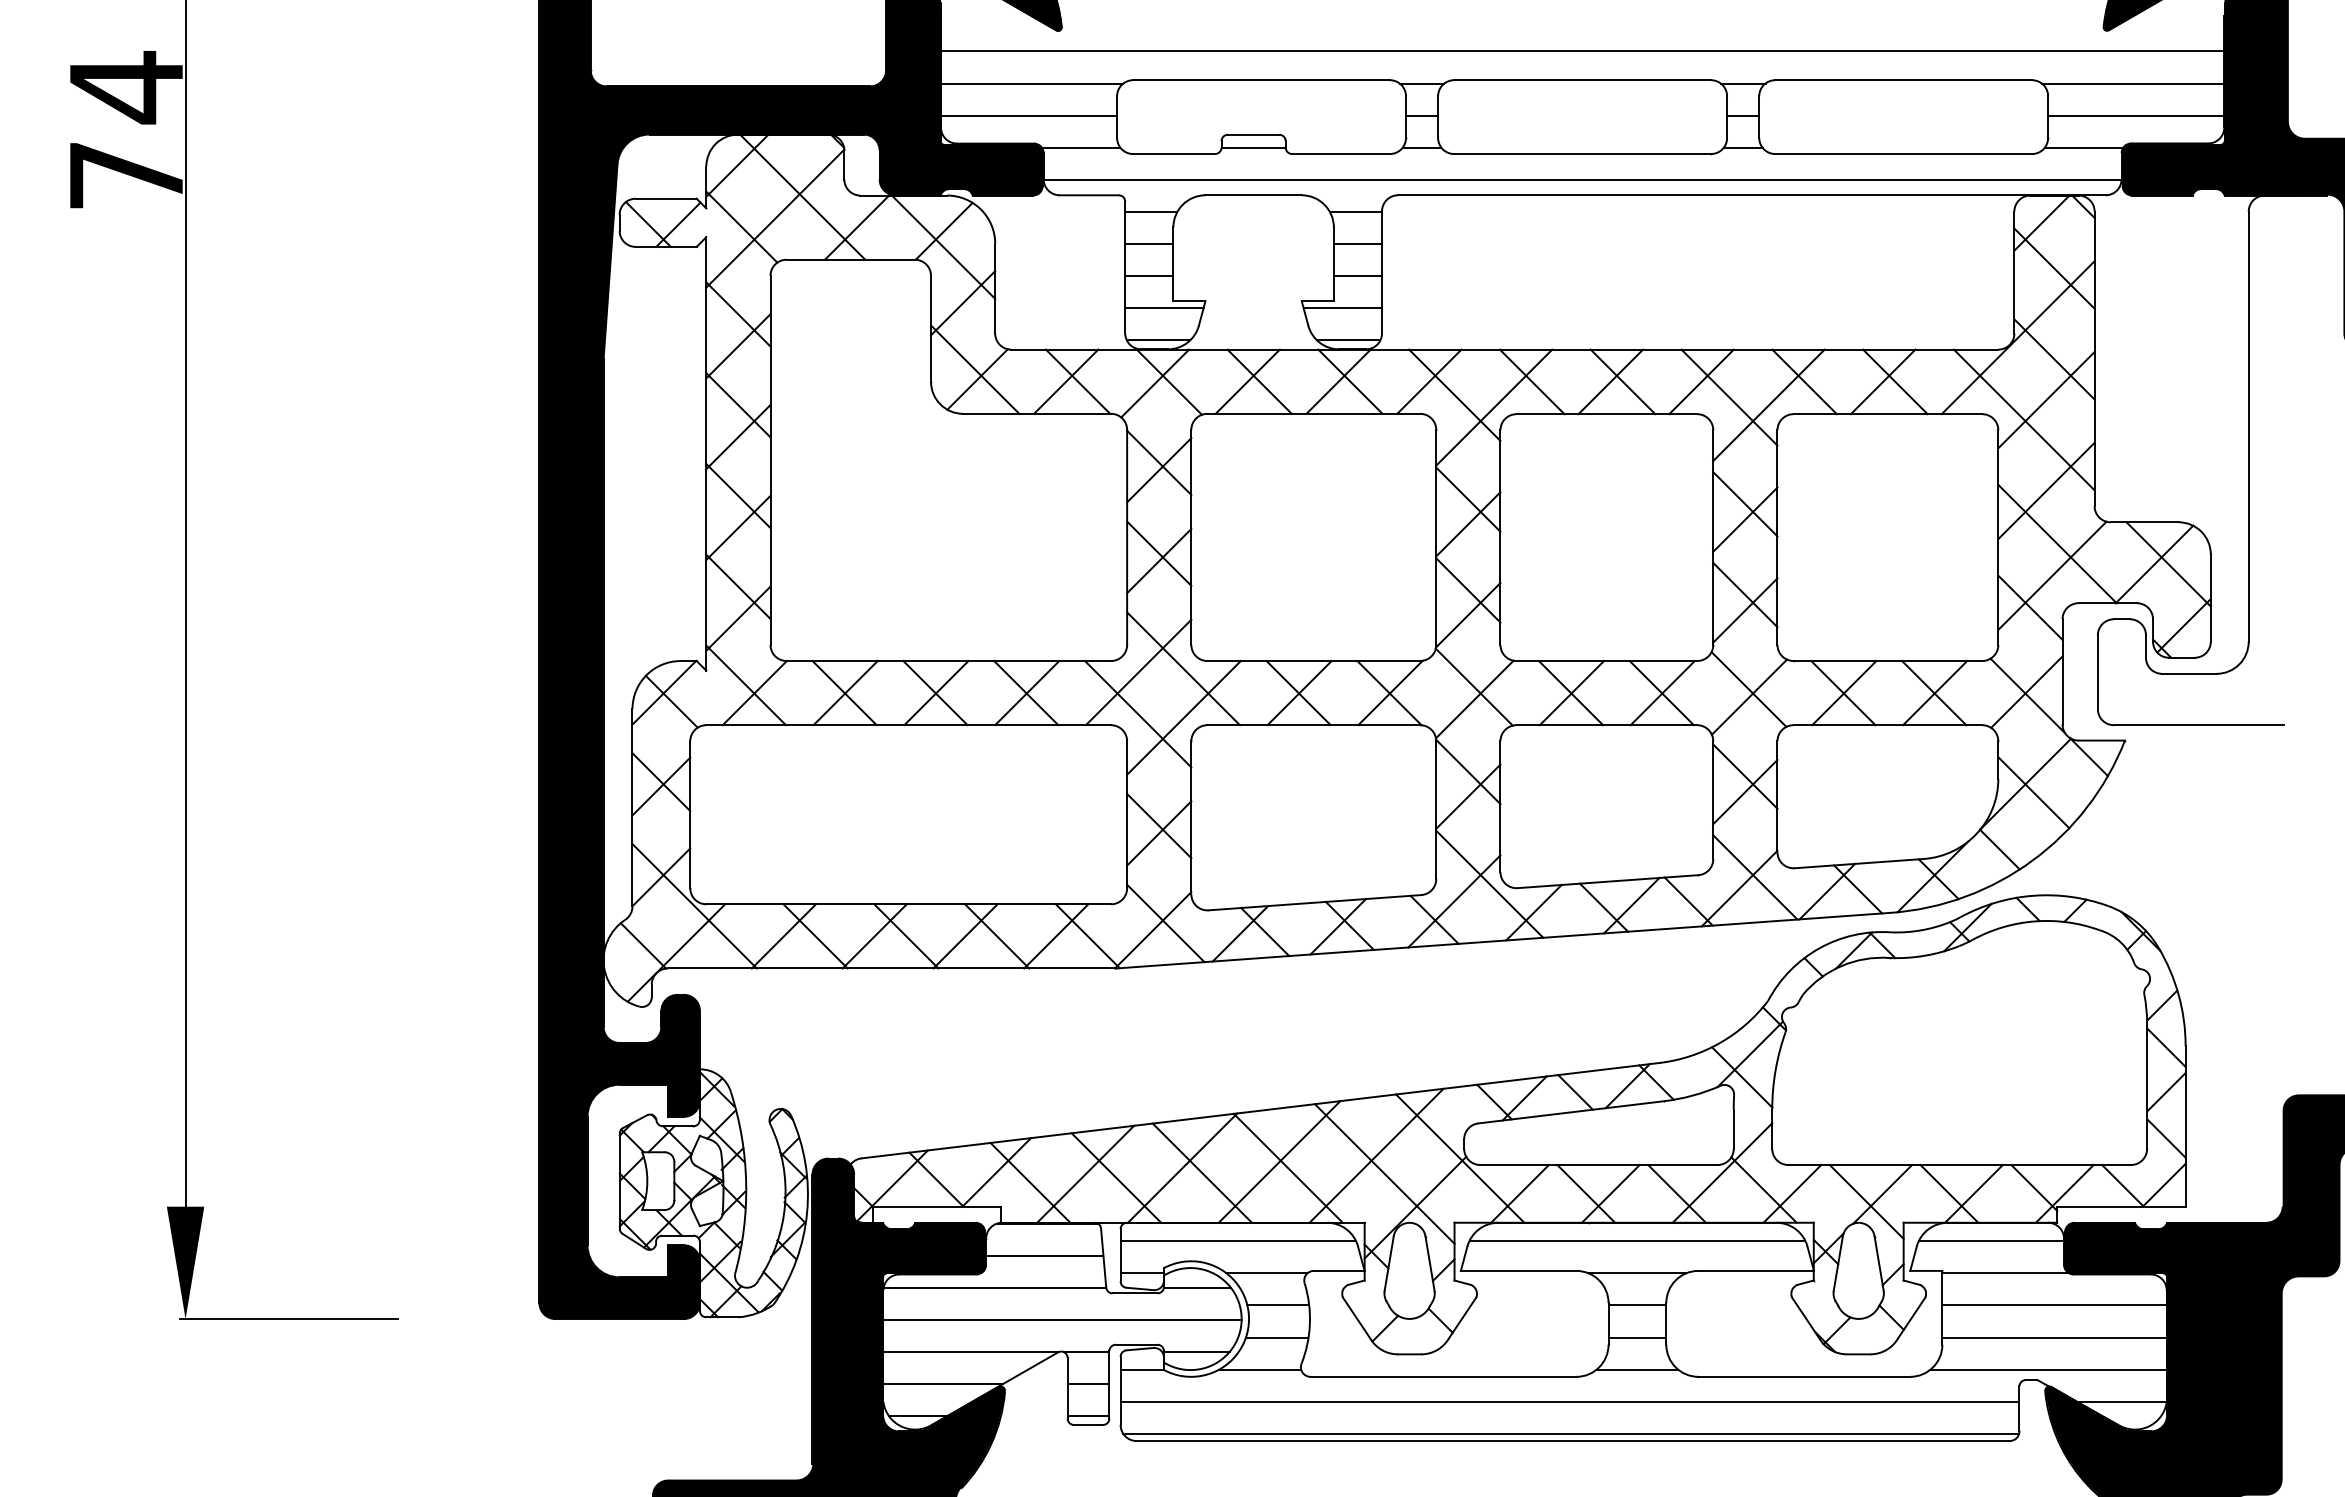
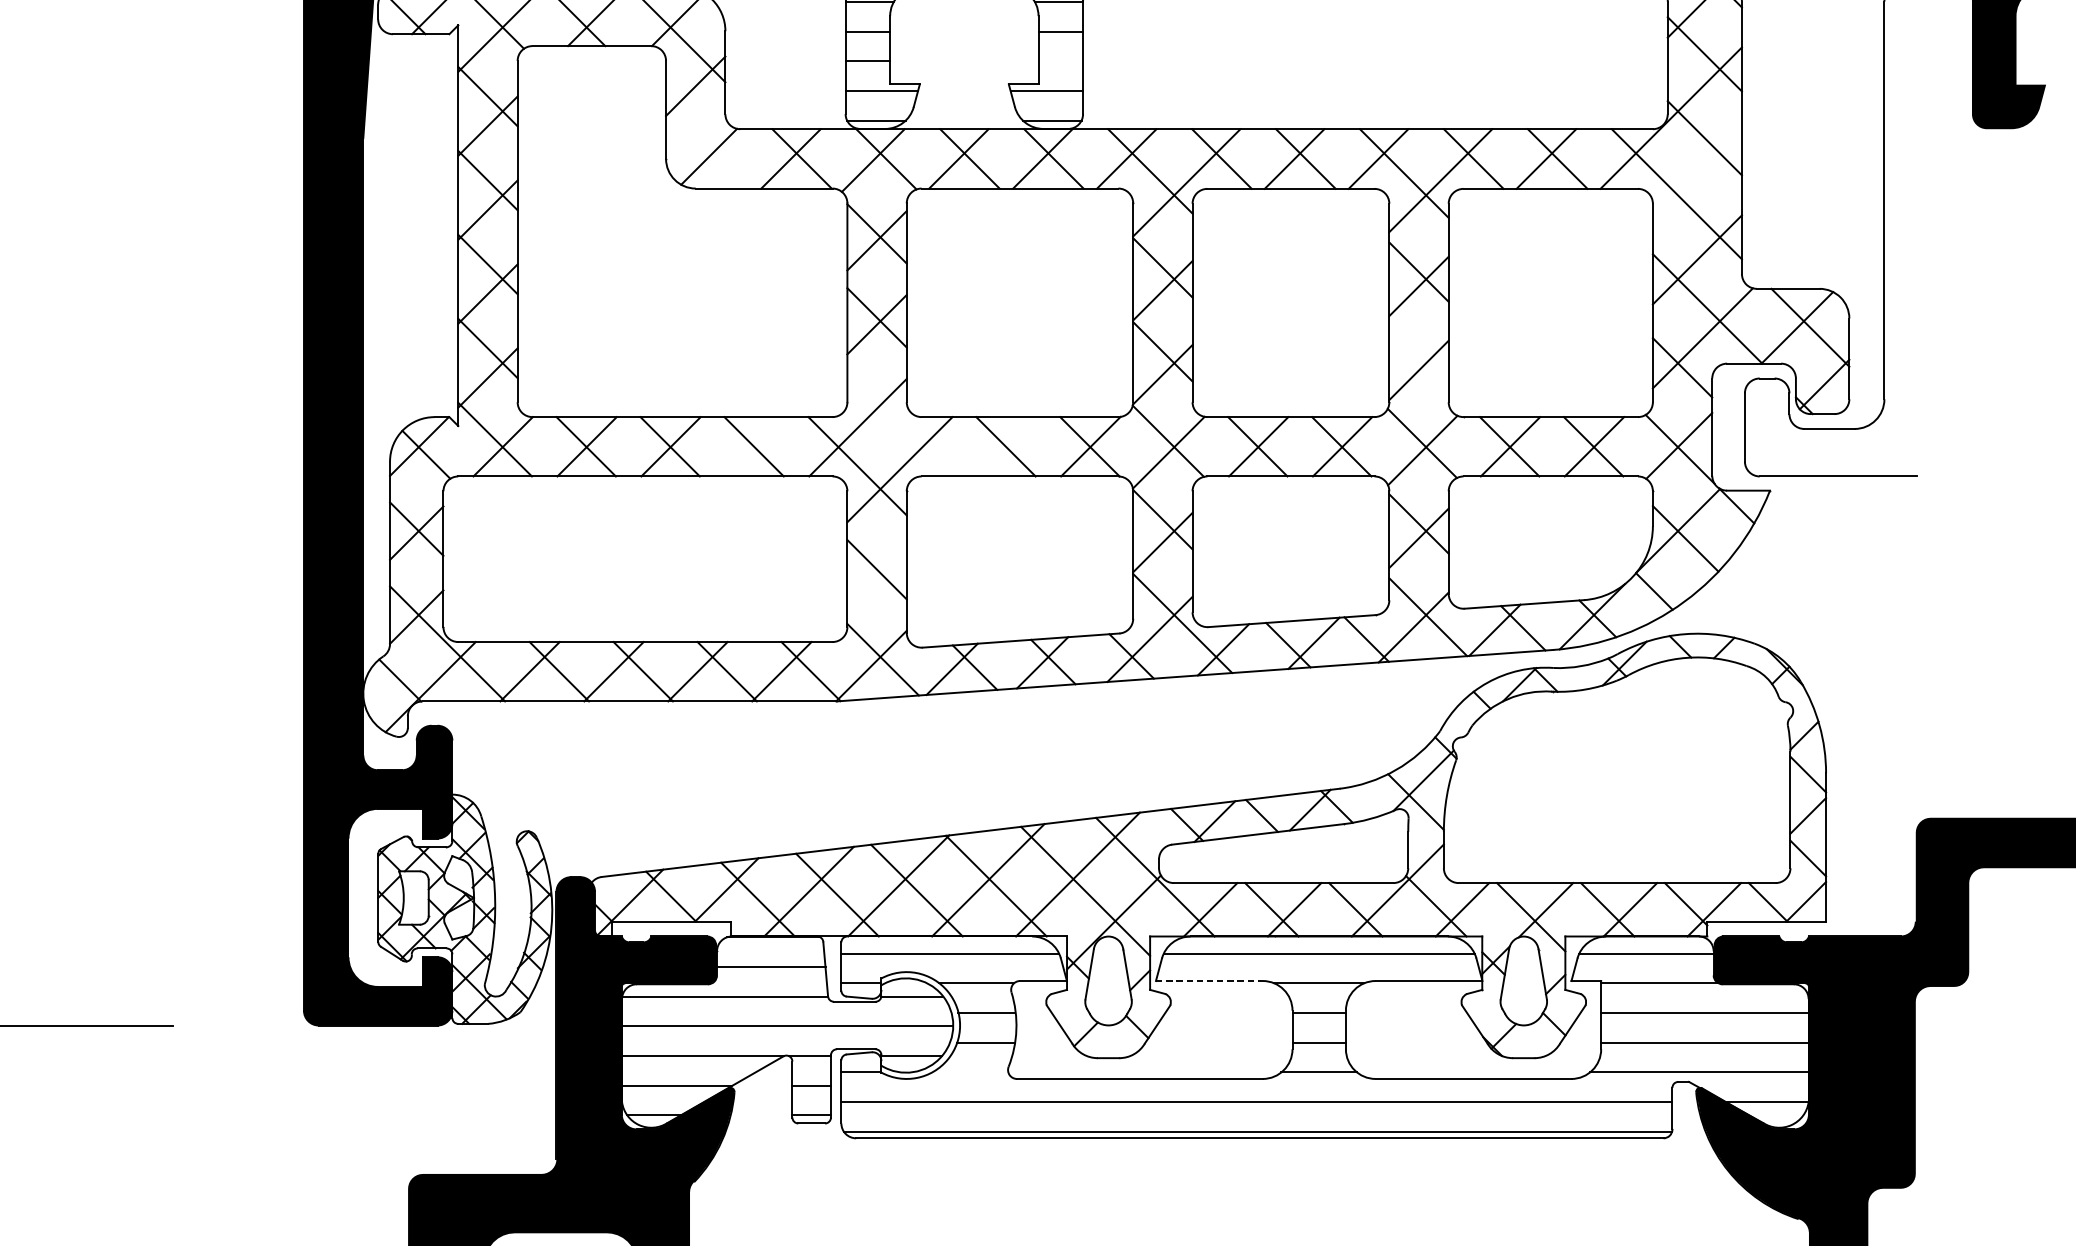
line: (1357, 276) -> (1060, 61), removed
line: (975, 369) -> (707, 147), removed
line: (2046, 400) -> (1697, 176), removed
line: (1745, 594) -> (1419, 355), removed
line: (1183, 668) -> (899, 424), removed
line: (1027, 693) -> (755, 447), removed
line: (1299, 693) -> (1006, 447), removed
line: (1159, 833) -> (877, 576), removed
line: (1518, 1270) -> (1209, 980), solid -> dashed
line: (1259, 1369) -> (969, 1072), removed

